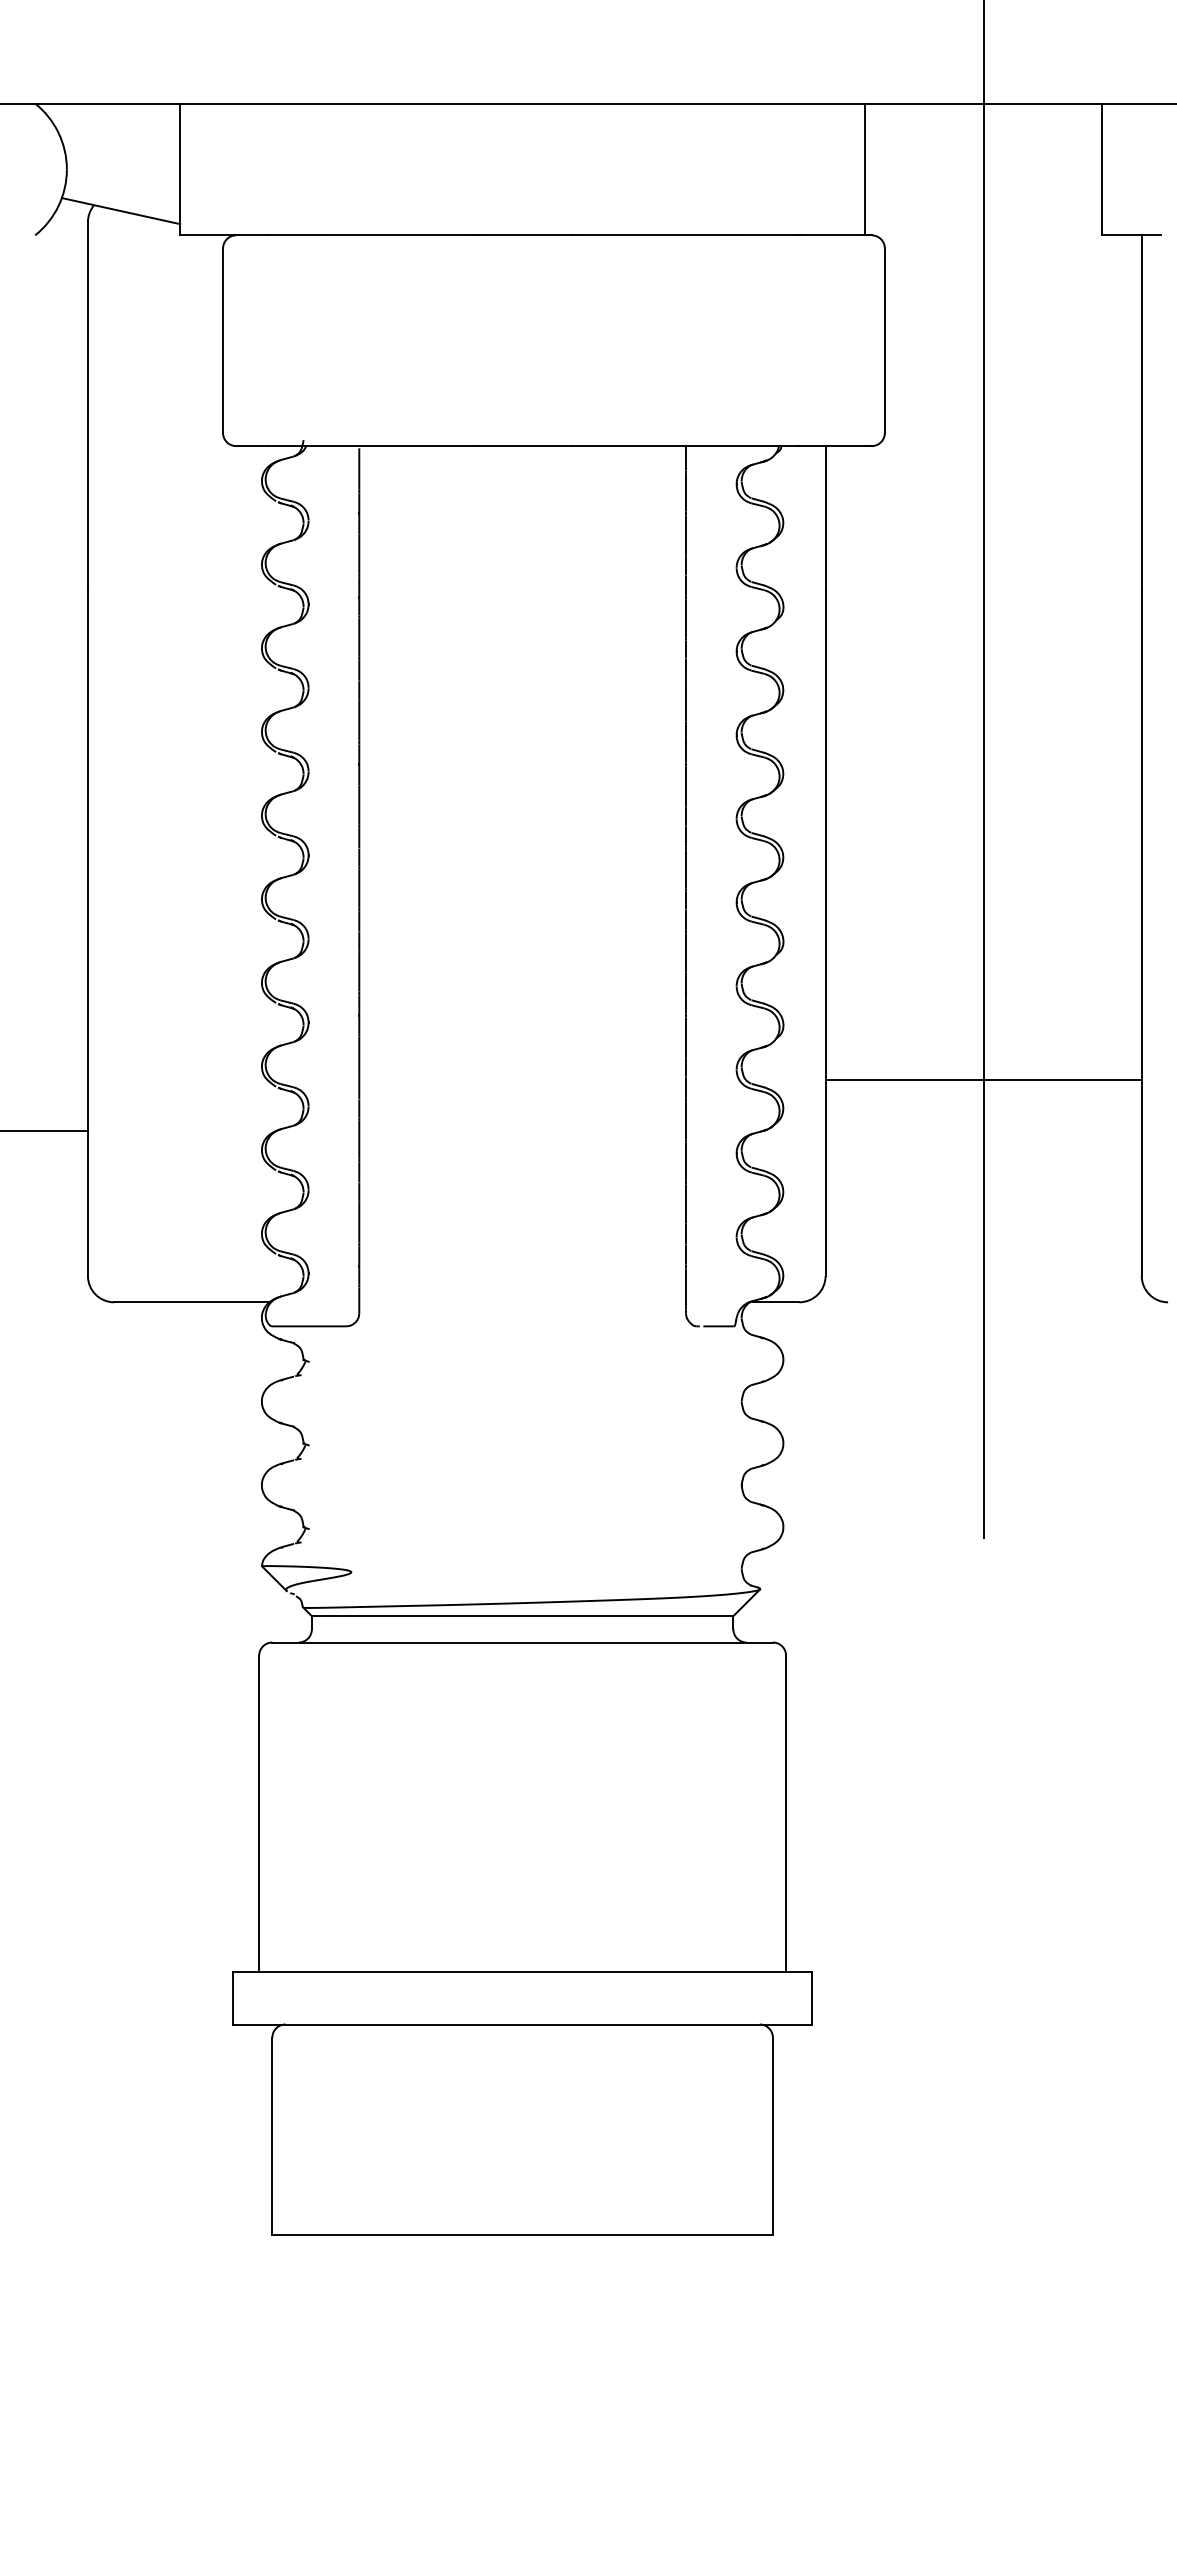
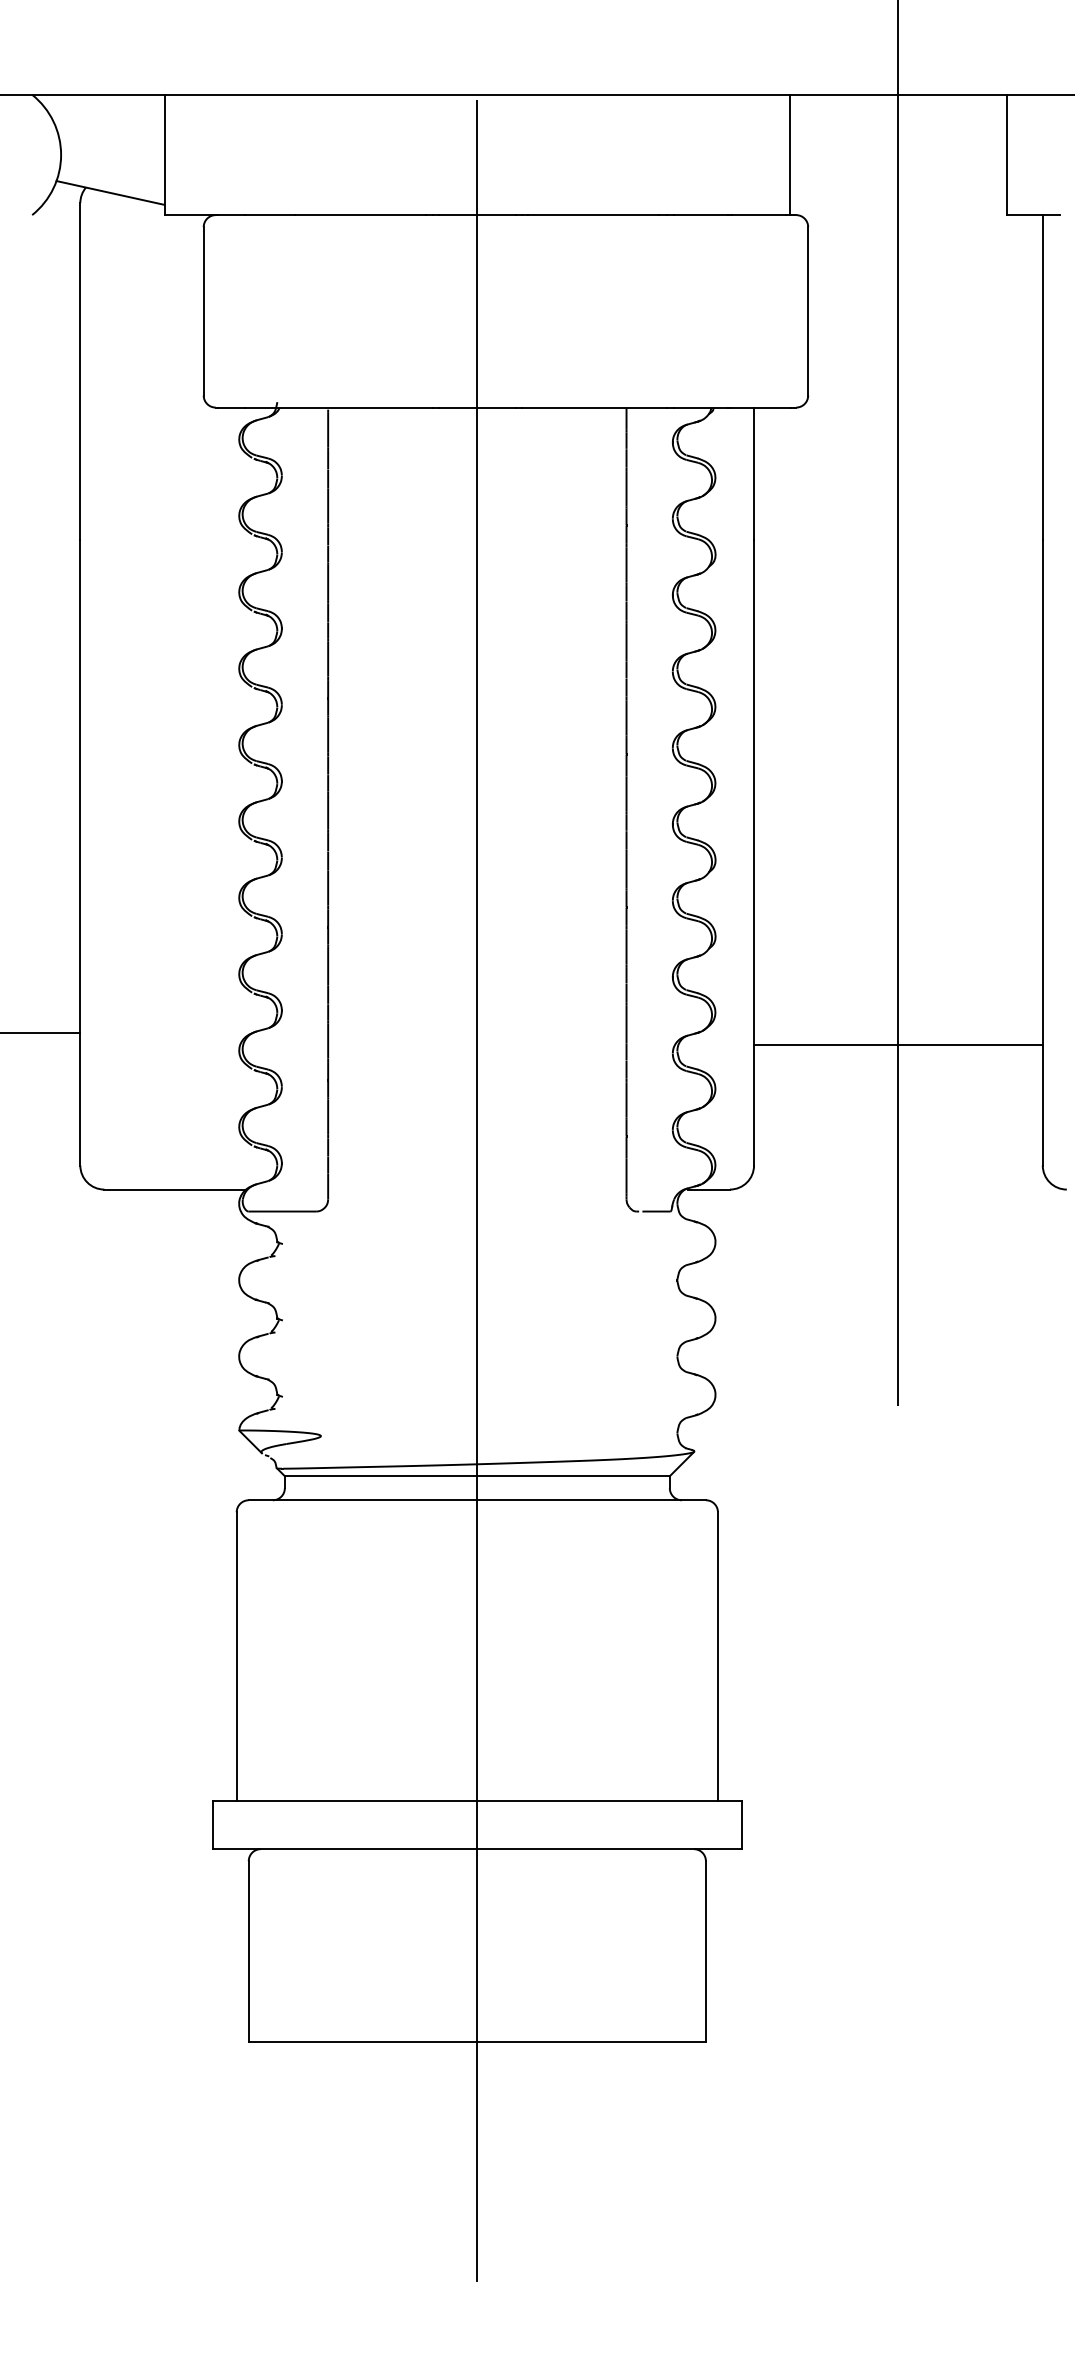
line: (983, 1080) -> (898, 1045), moved
line: (522, 1303) -> (477, 1190), added

